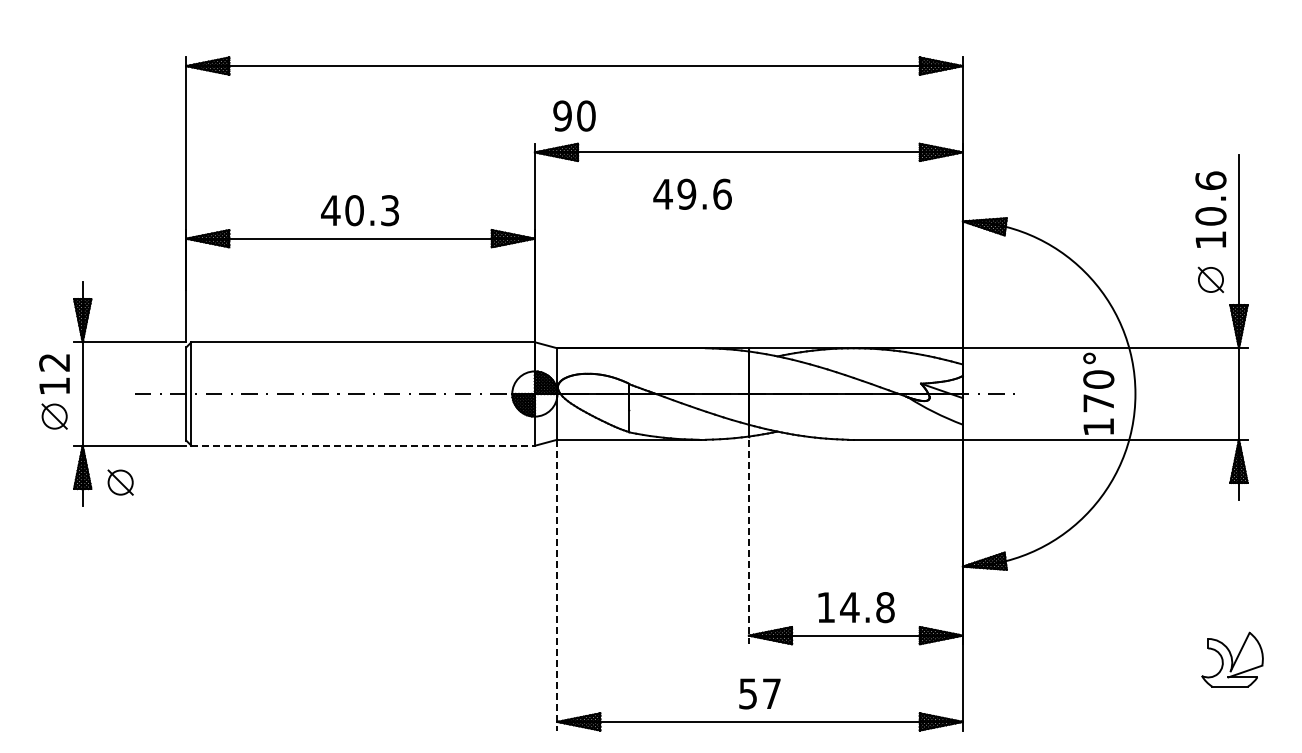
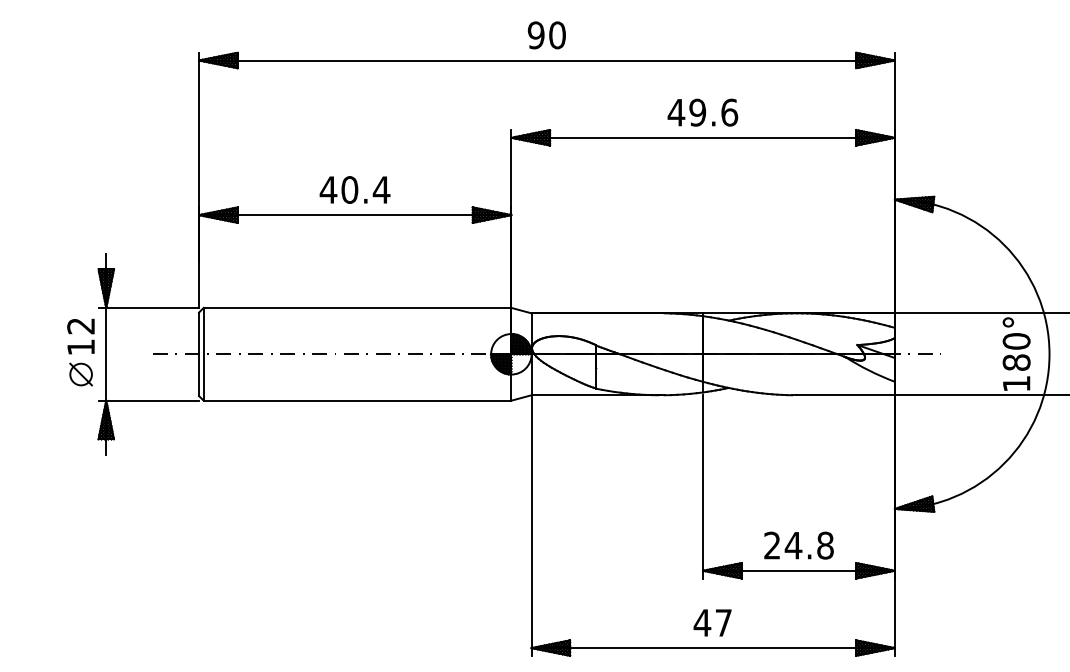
text: (574, 115) -> (546, 34), moved
text: (692, 193) -> (702, 111), moved
text: (389, 210) -> (381, 189), 40.3 -> 40.4
text: (1098, 403) -> (1016, 362), 170° -> 180°
line: (363, 445) -> (357, 400), dashed -> solid
part: (120, 482) -> (140, 433), removed
line: (748, 542) -> (702, 487), dashed -> solid
line: (557, 585) -> (531, 525), dashed -> solid
text: (825, 607) -> (771, 545), 14.8 -> 24.8
text: (747, 693) -> (701, 622), 57 -> 47

